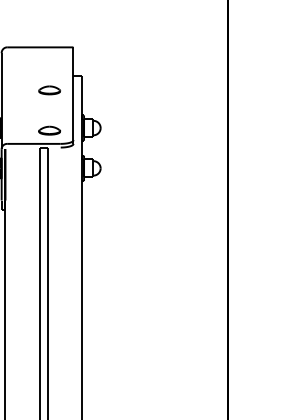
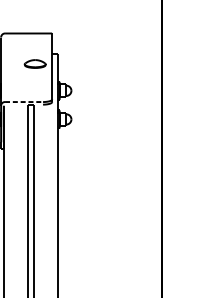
part: (49, 90) -> (35, 64), size x1.4
part: (49, 130) -> (35, 92), removed
line: (33, 143) -> (23, 101), solid -> dashed

